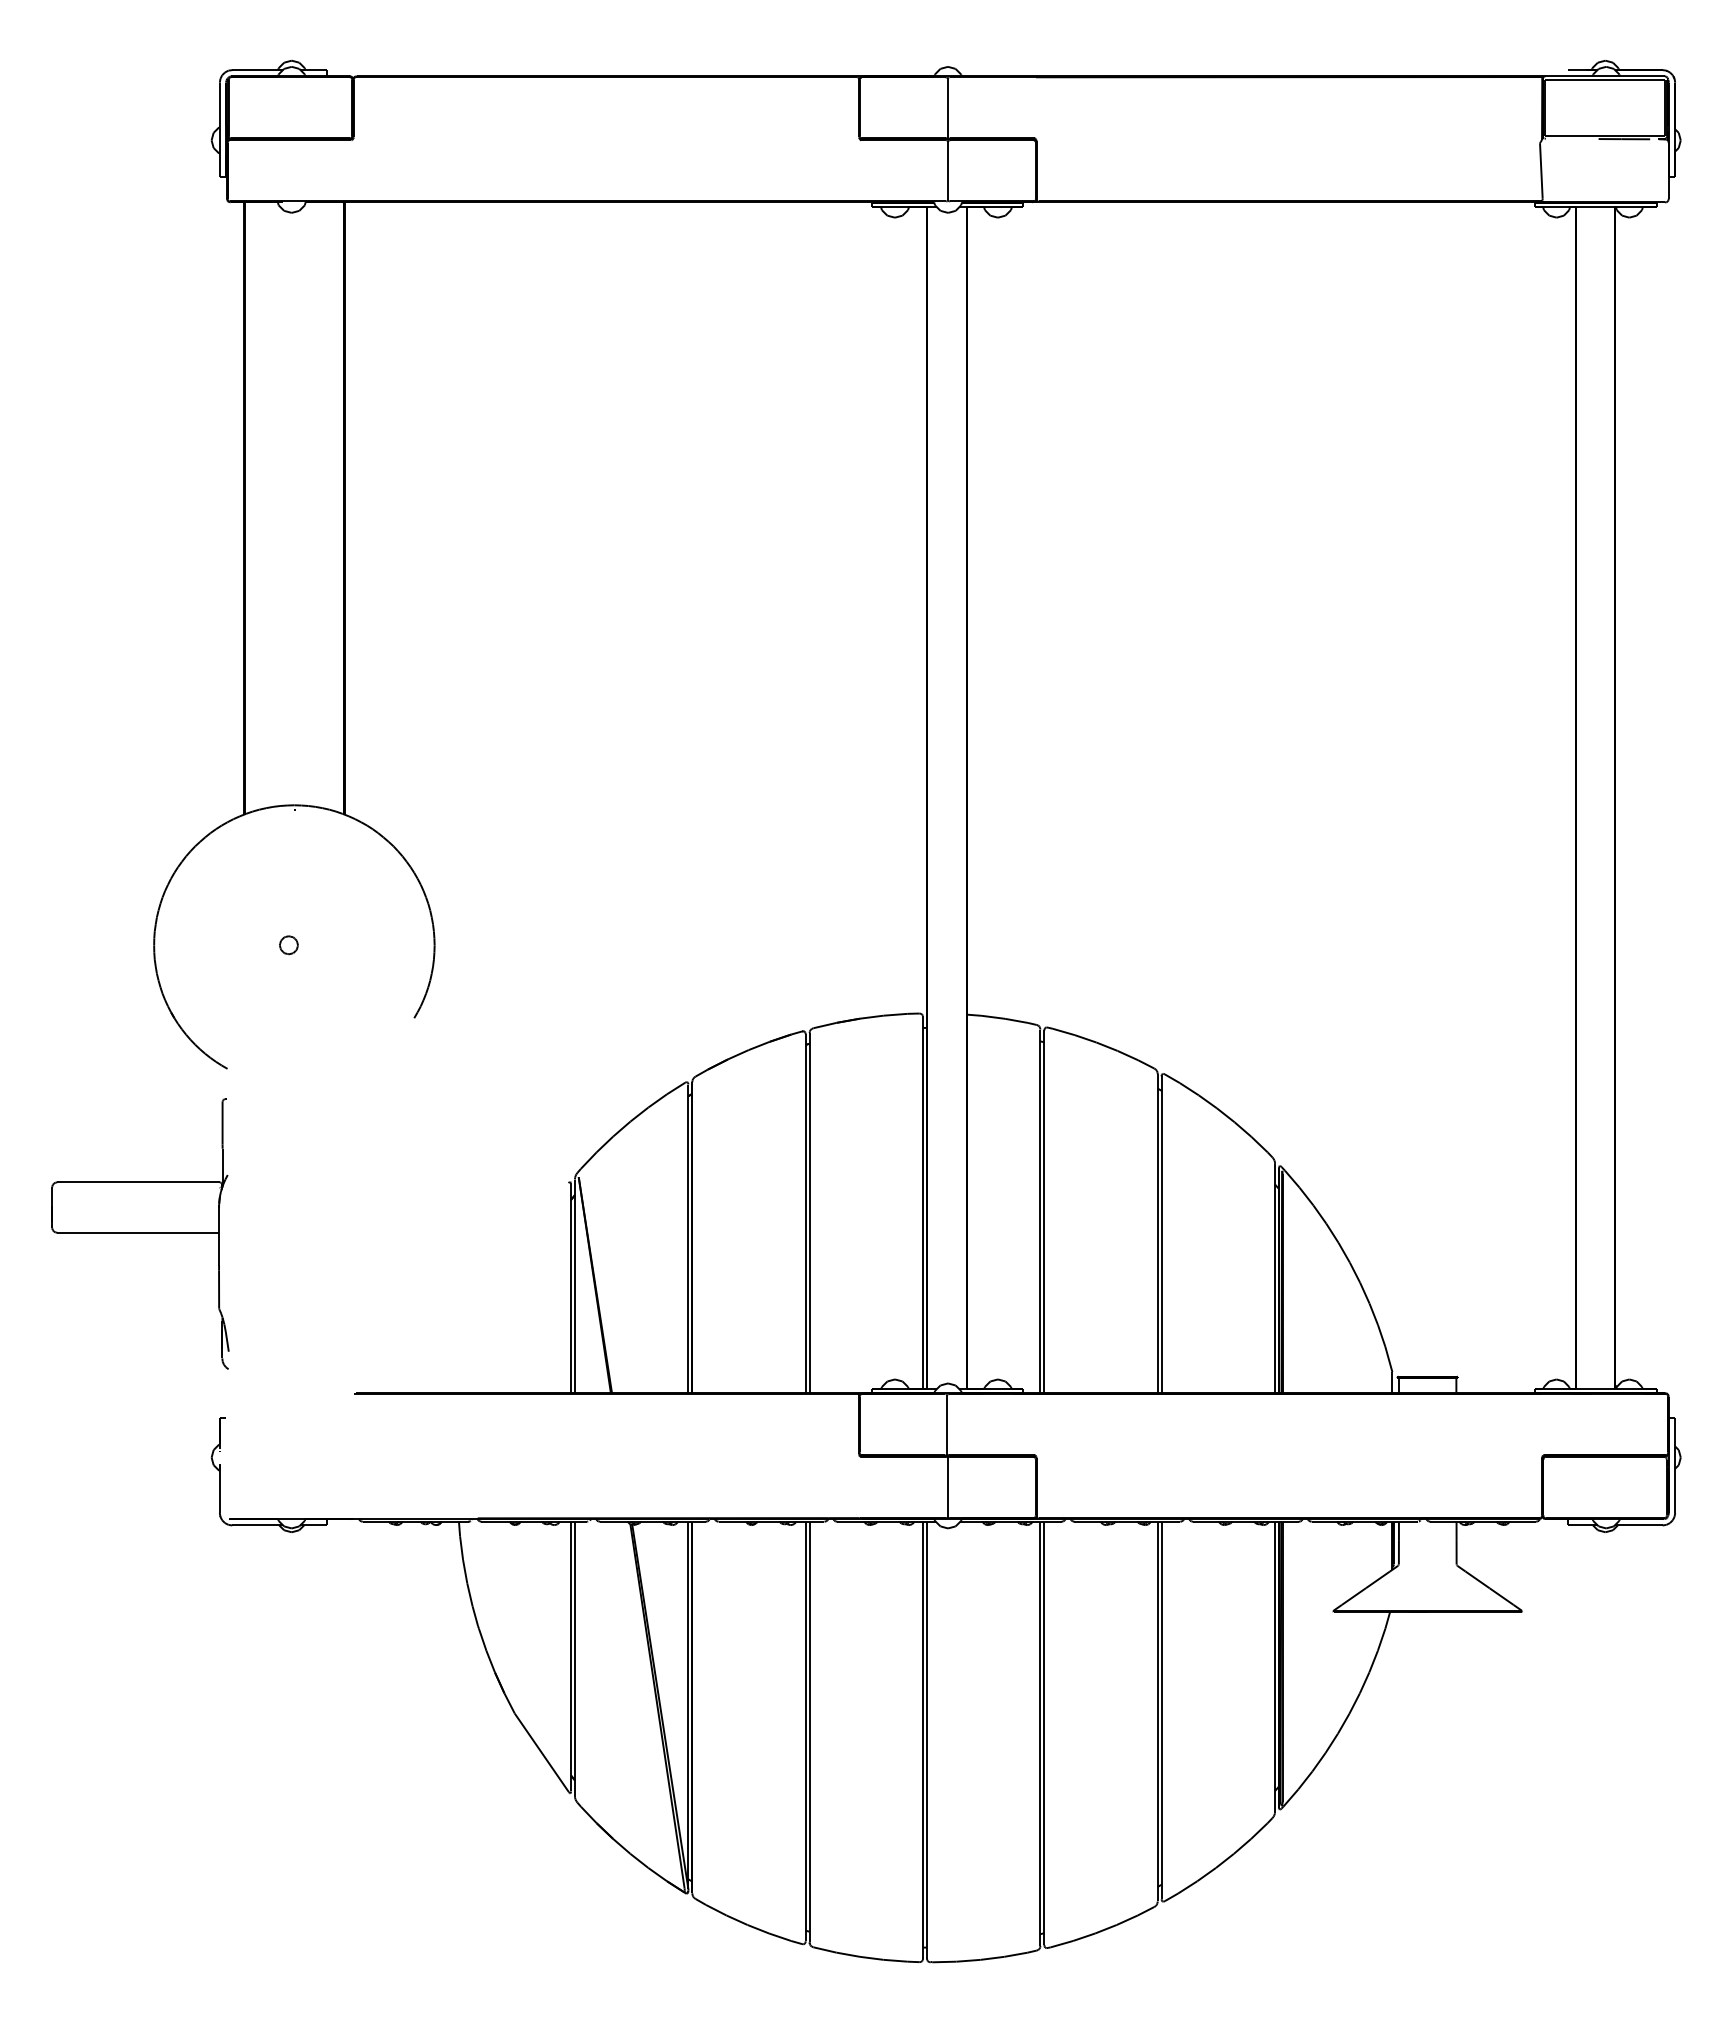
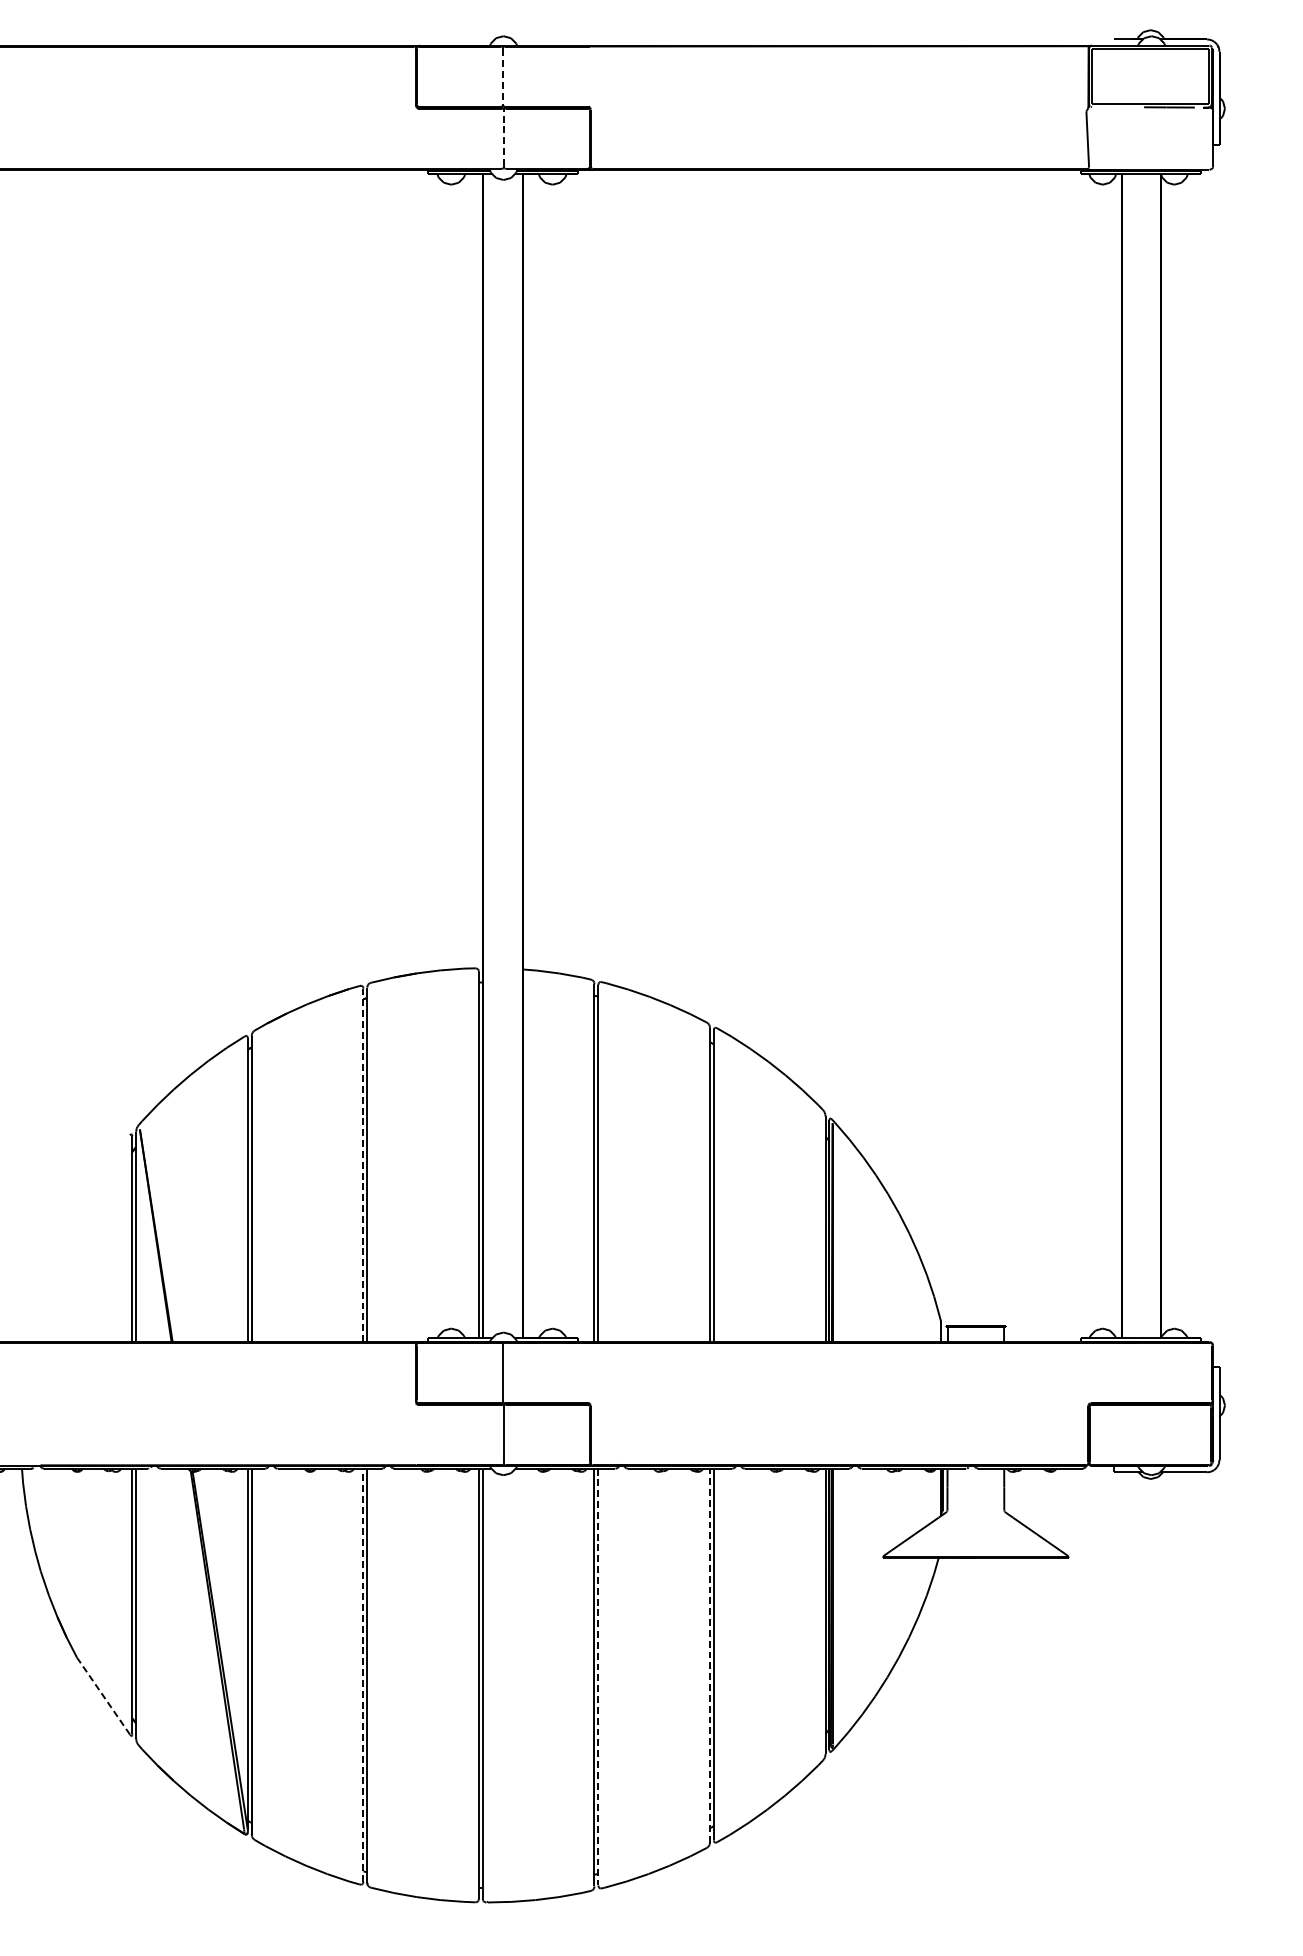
line: (947, 107) -> (503, 76), solid -> dashed
line: (948, 170) -> (503, 138), solid -> dashed
line: (805, 1213) -> (363, 1165), solid -> dashed
line: (1157, 1711) -> (709, 1655), solid -> dashed
line: (805, 1731) -> (363, 1675), solid -> dashed
line: (1044, 1733) -> (598, 1677), solid -> dashed
line: (541, 1752) -> (103, 1695), solid -> dashed

